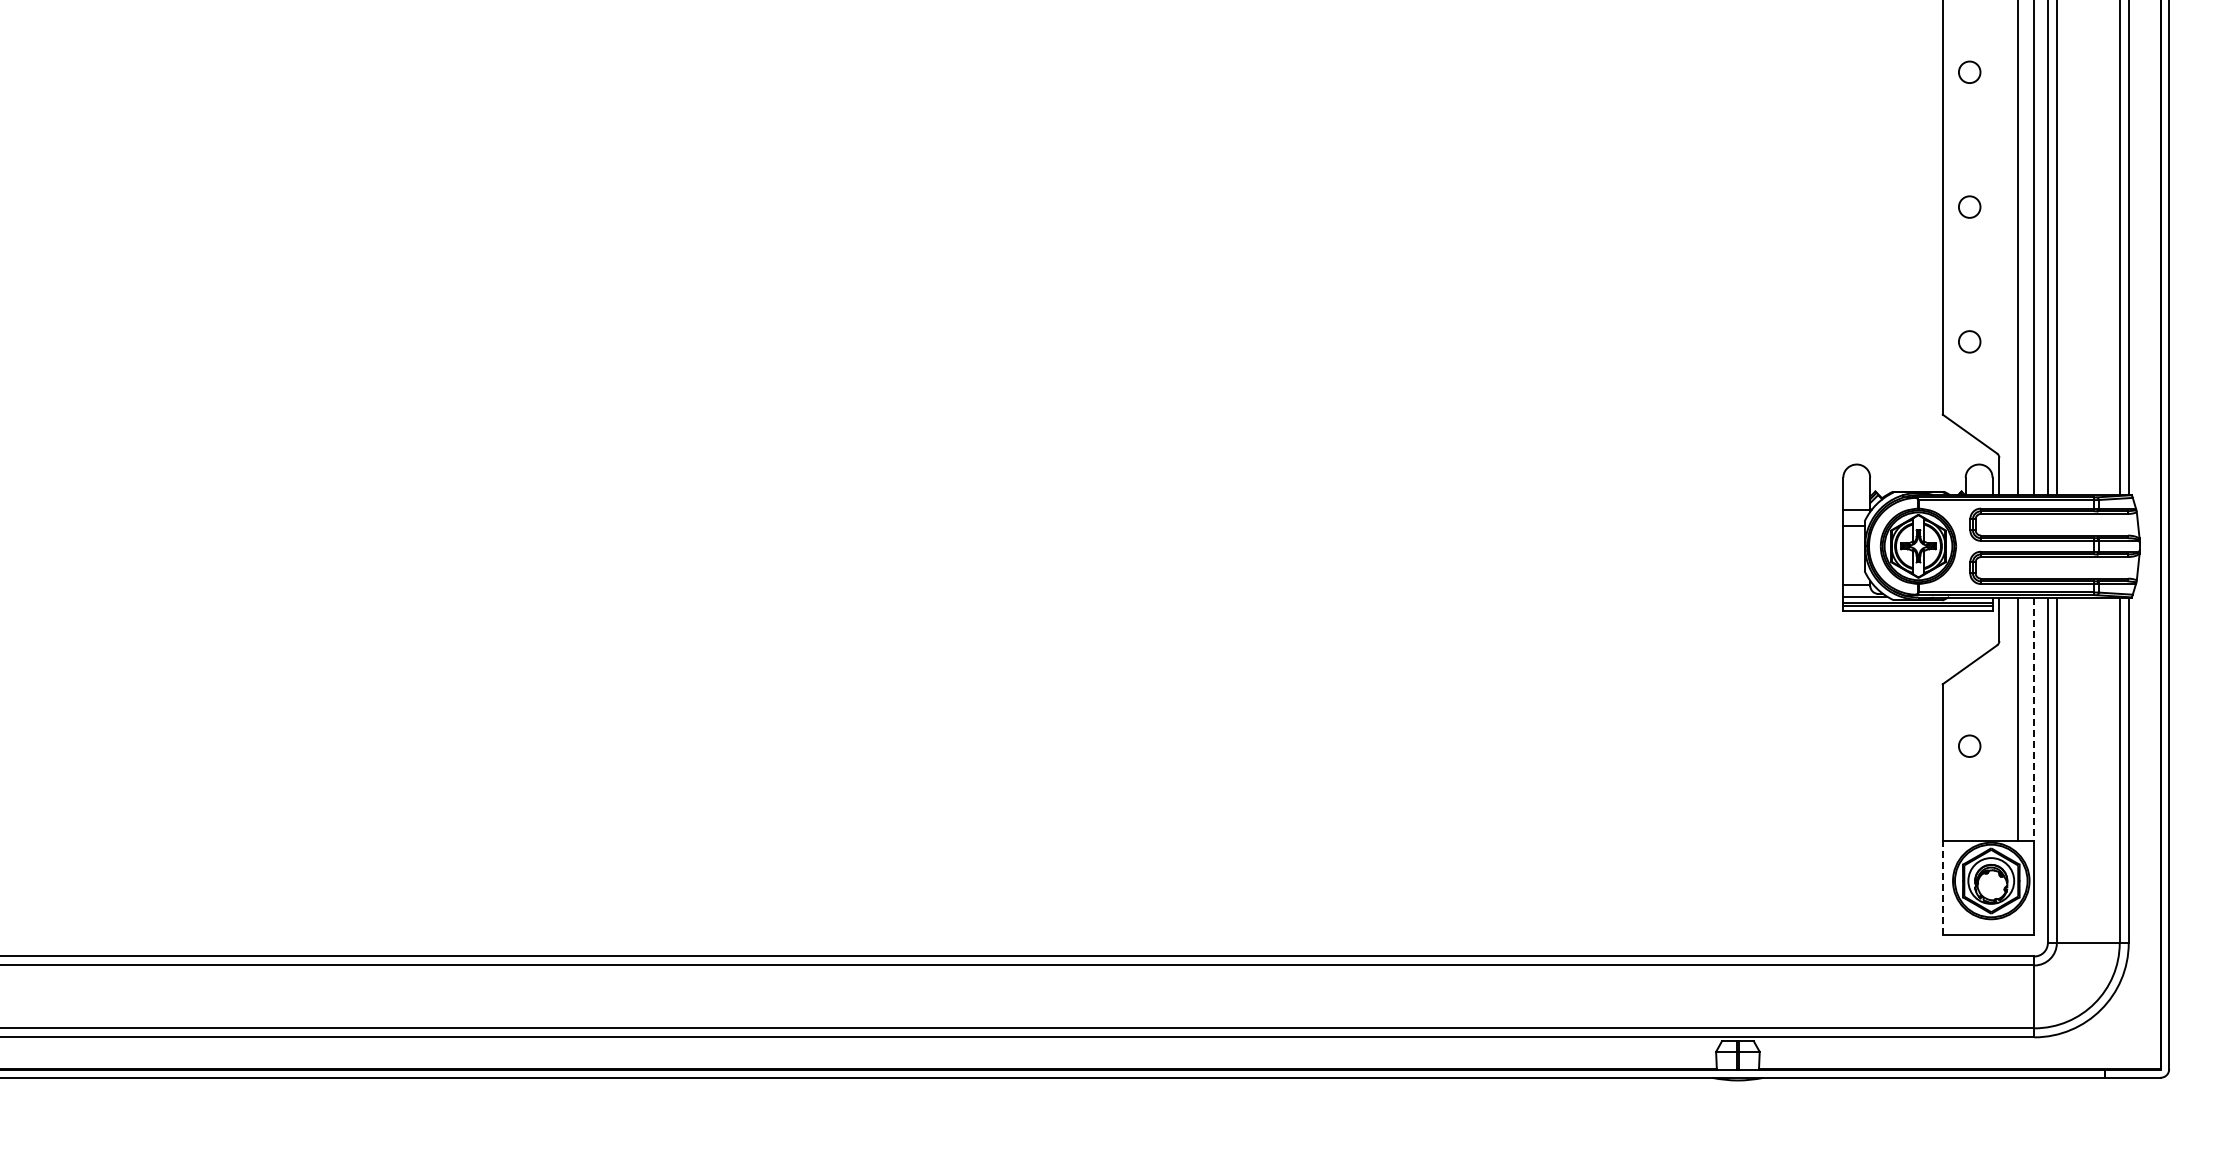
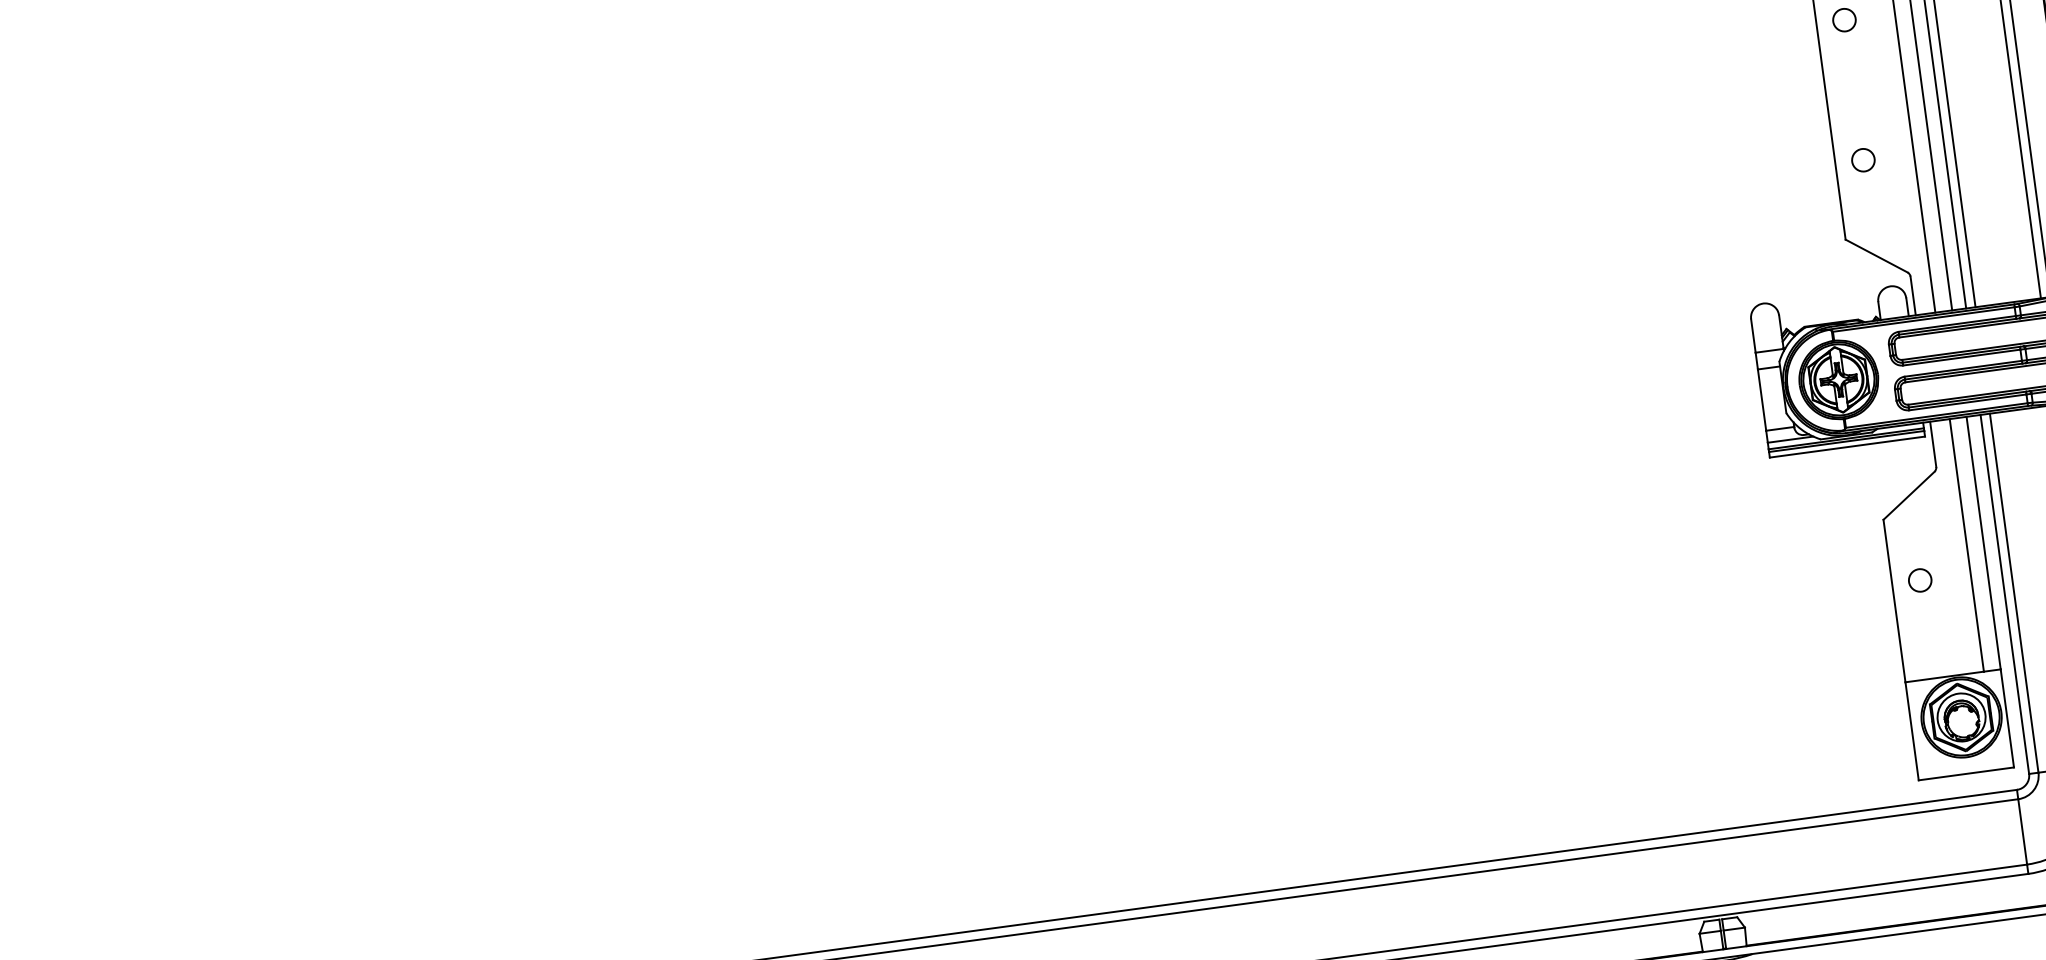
line: (2034, 719) -> (1983, 543), dashed -> solid
line: (1942, 887) -> (1911, 731), dashed -> solid

